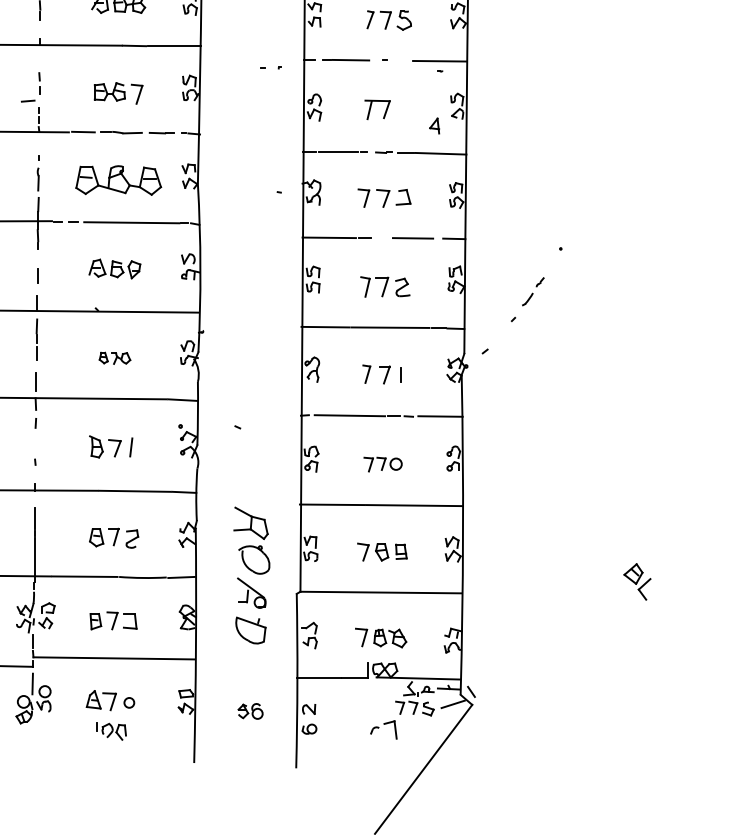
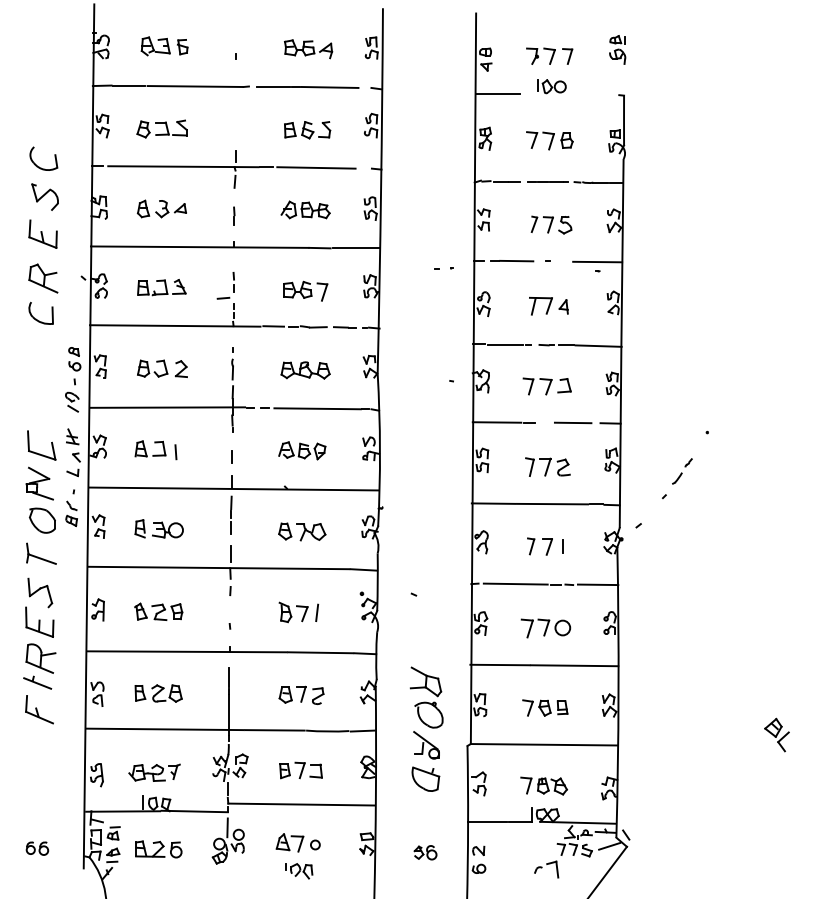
part: (434, 125) -> (563, 306), moved
part: (118, 180) -> (305, 370), size x0.62
part: (115, 357) -> (302, 531), size x1.67
part: (382, 464) -> (545, 628), size x1.43

